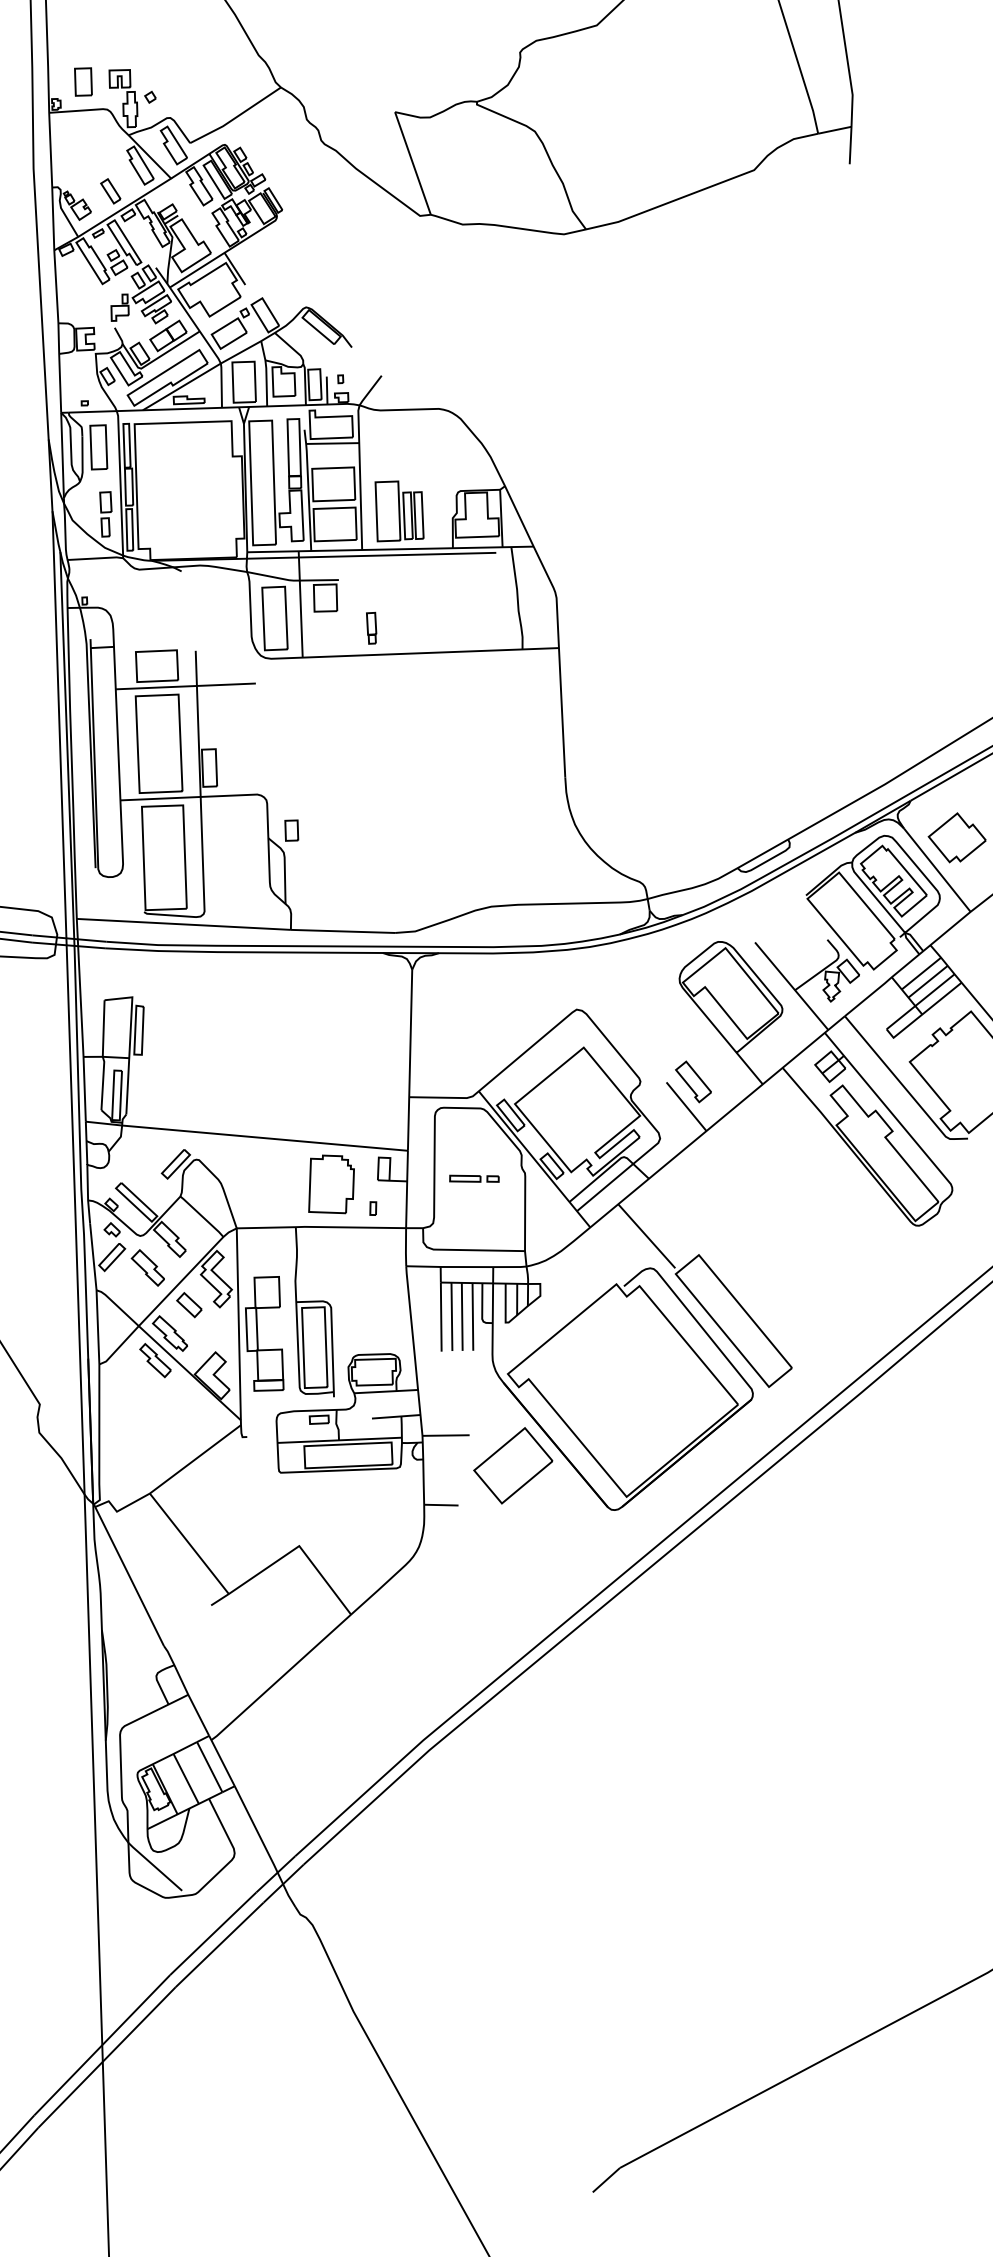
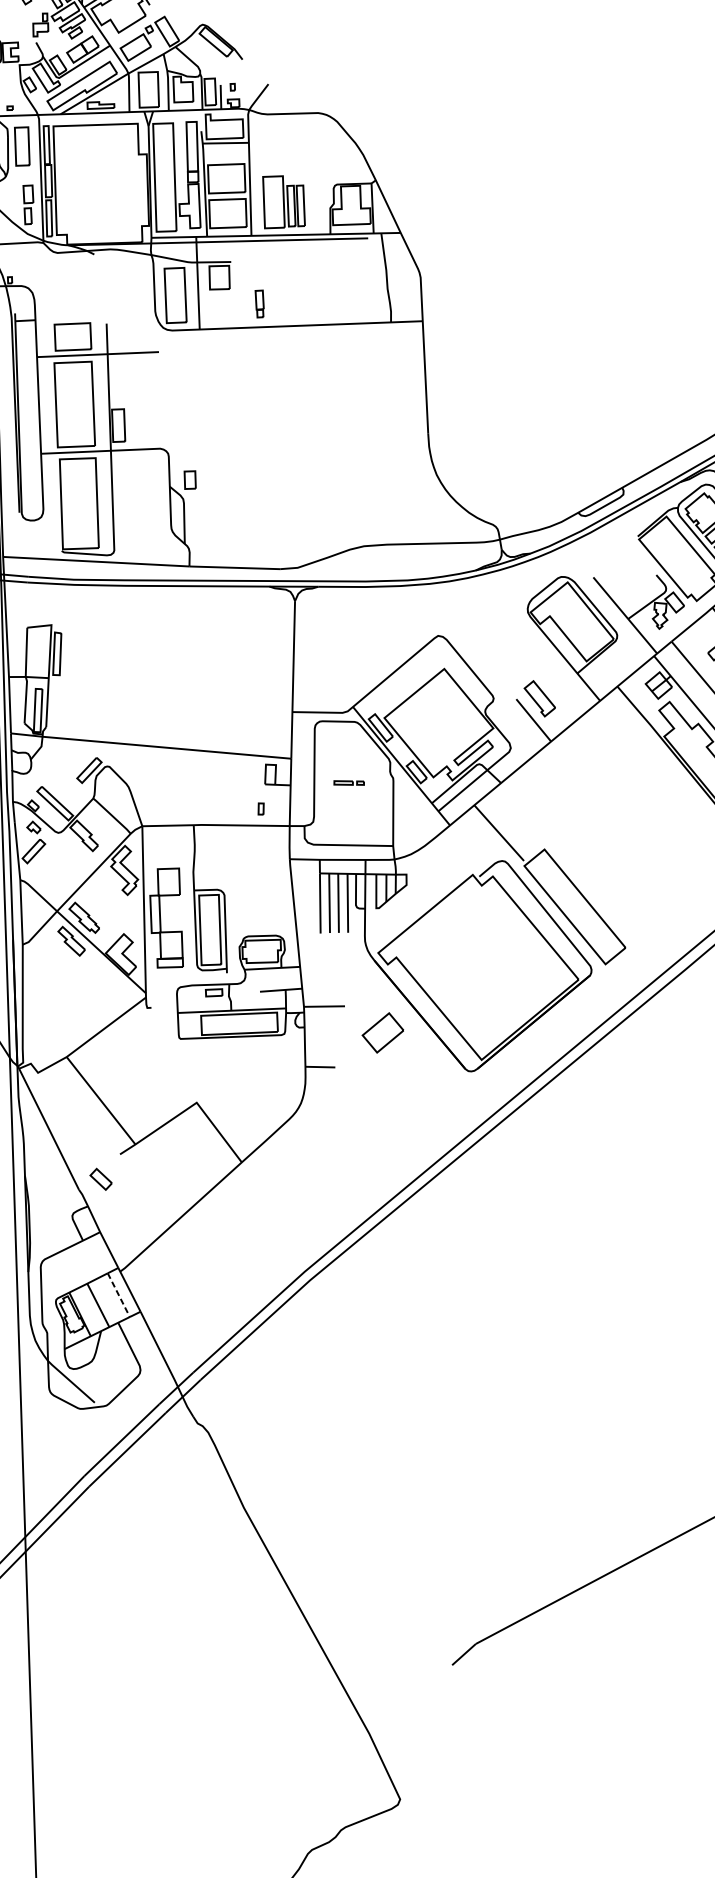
part: (474, 1178) -> (349, 782), size x0.7
part: (331, 1184) -> (224, 788), removed
part: (147, 1267) -> (64, 860), removed
part: (189, 1305) -> (101, 1179), moved
part: (513, 1465) -> (383, 1032), size x0.6
line: (209, 1767) -> (118, 1295), solid -> dashed

